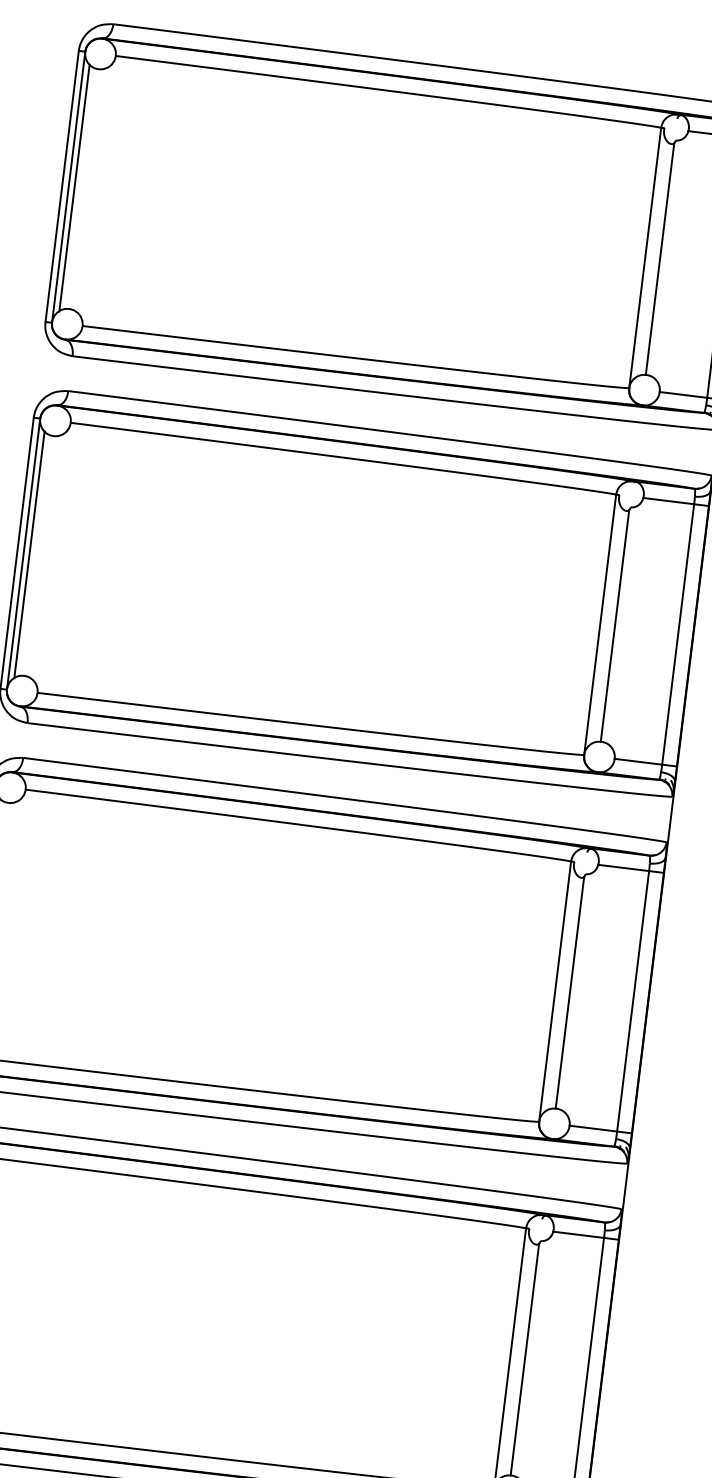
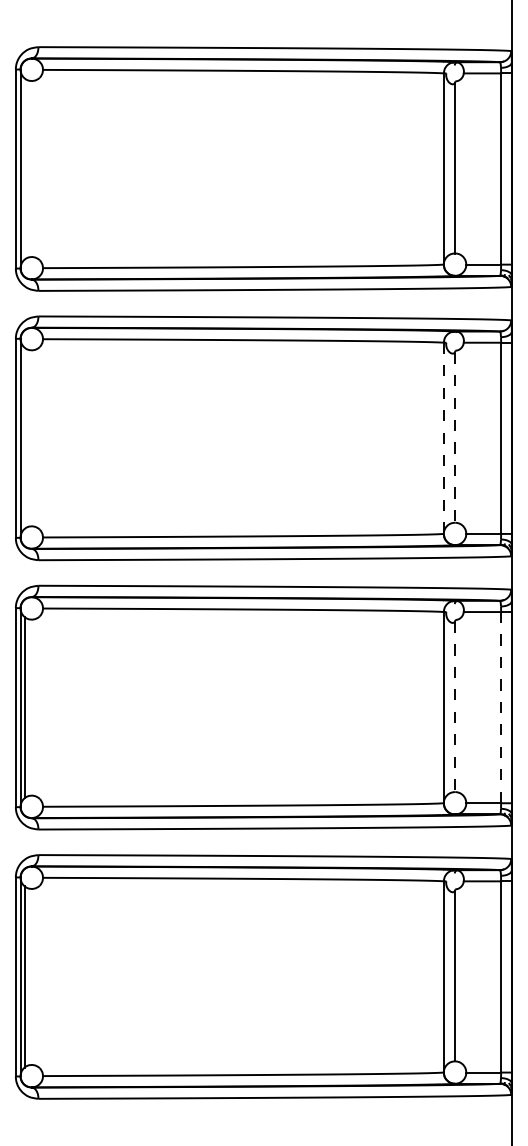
line: (74, 187) -> (24, 168), removed
line: (29, 553) -> (24, 437), removed
line: (599, 625) -> (443, 438), solid -> dashed
line: (614, 626) -> (454, 438), solid -> dashed
line: (569, 993) -> (454, 707), solid -> dashed
line: (633, 1001) -> (501, 707), solid -> dashed

